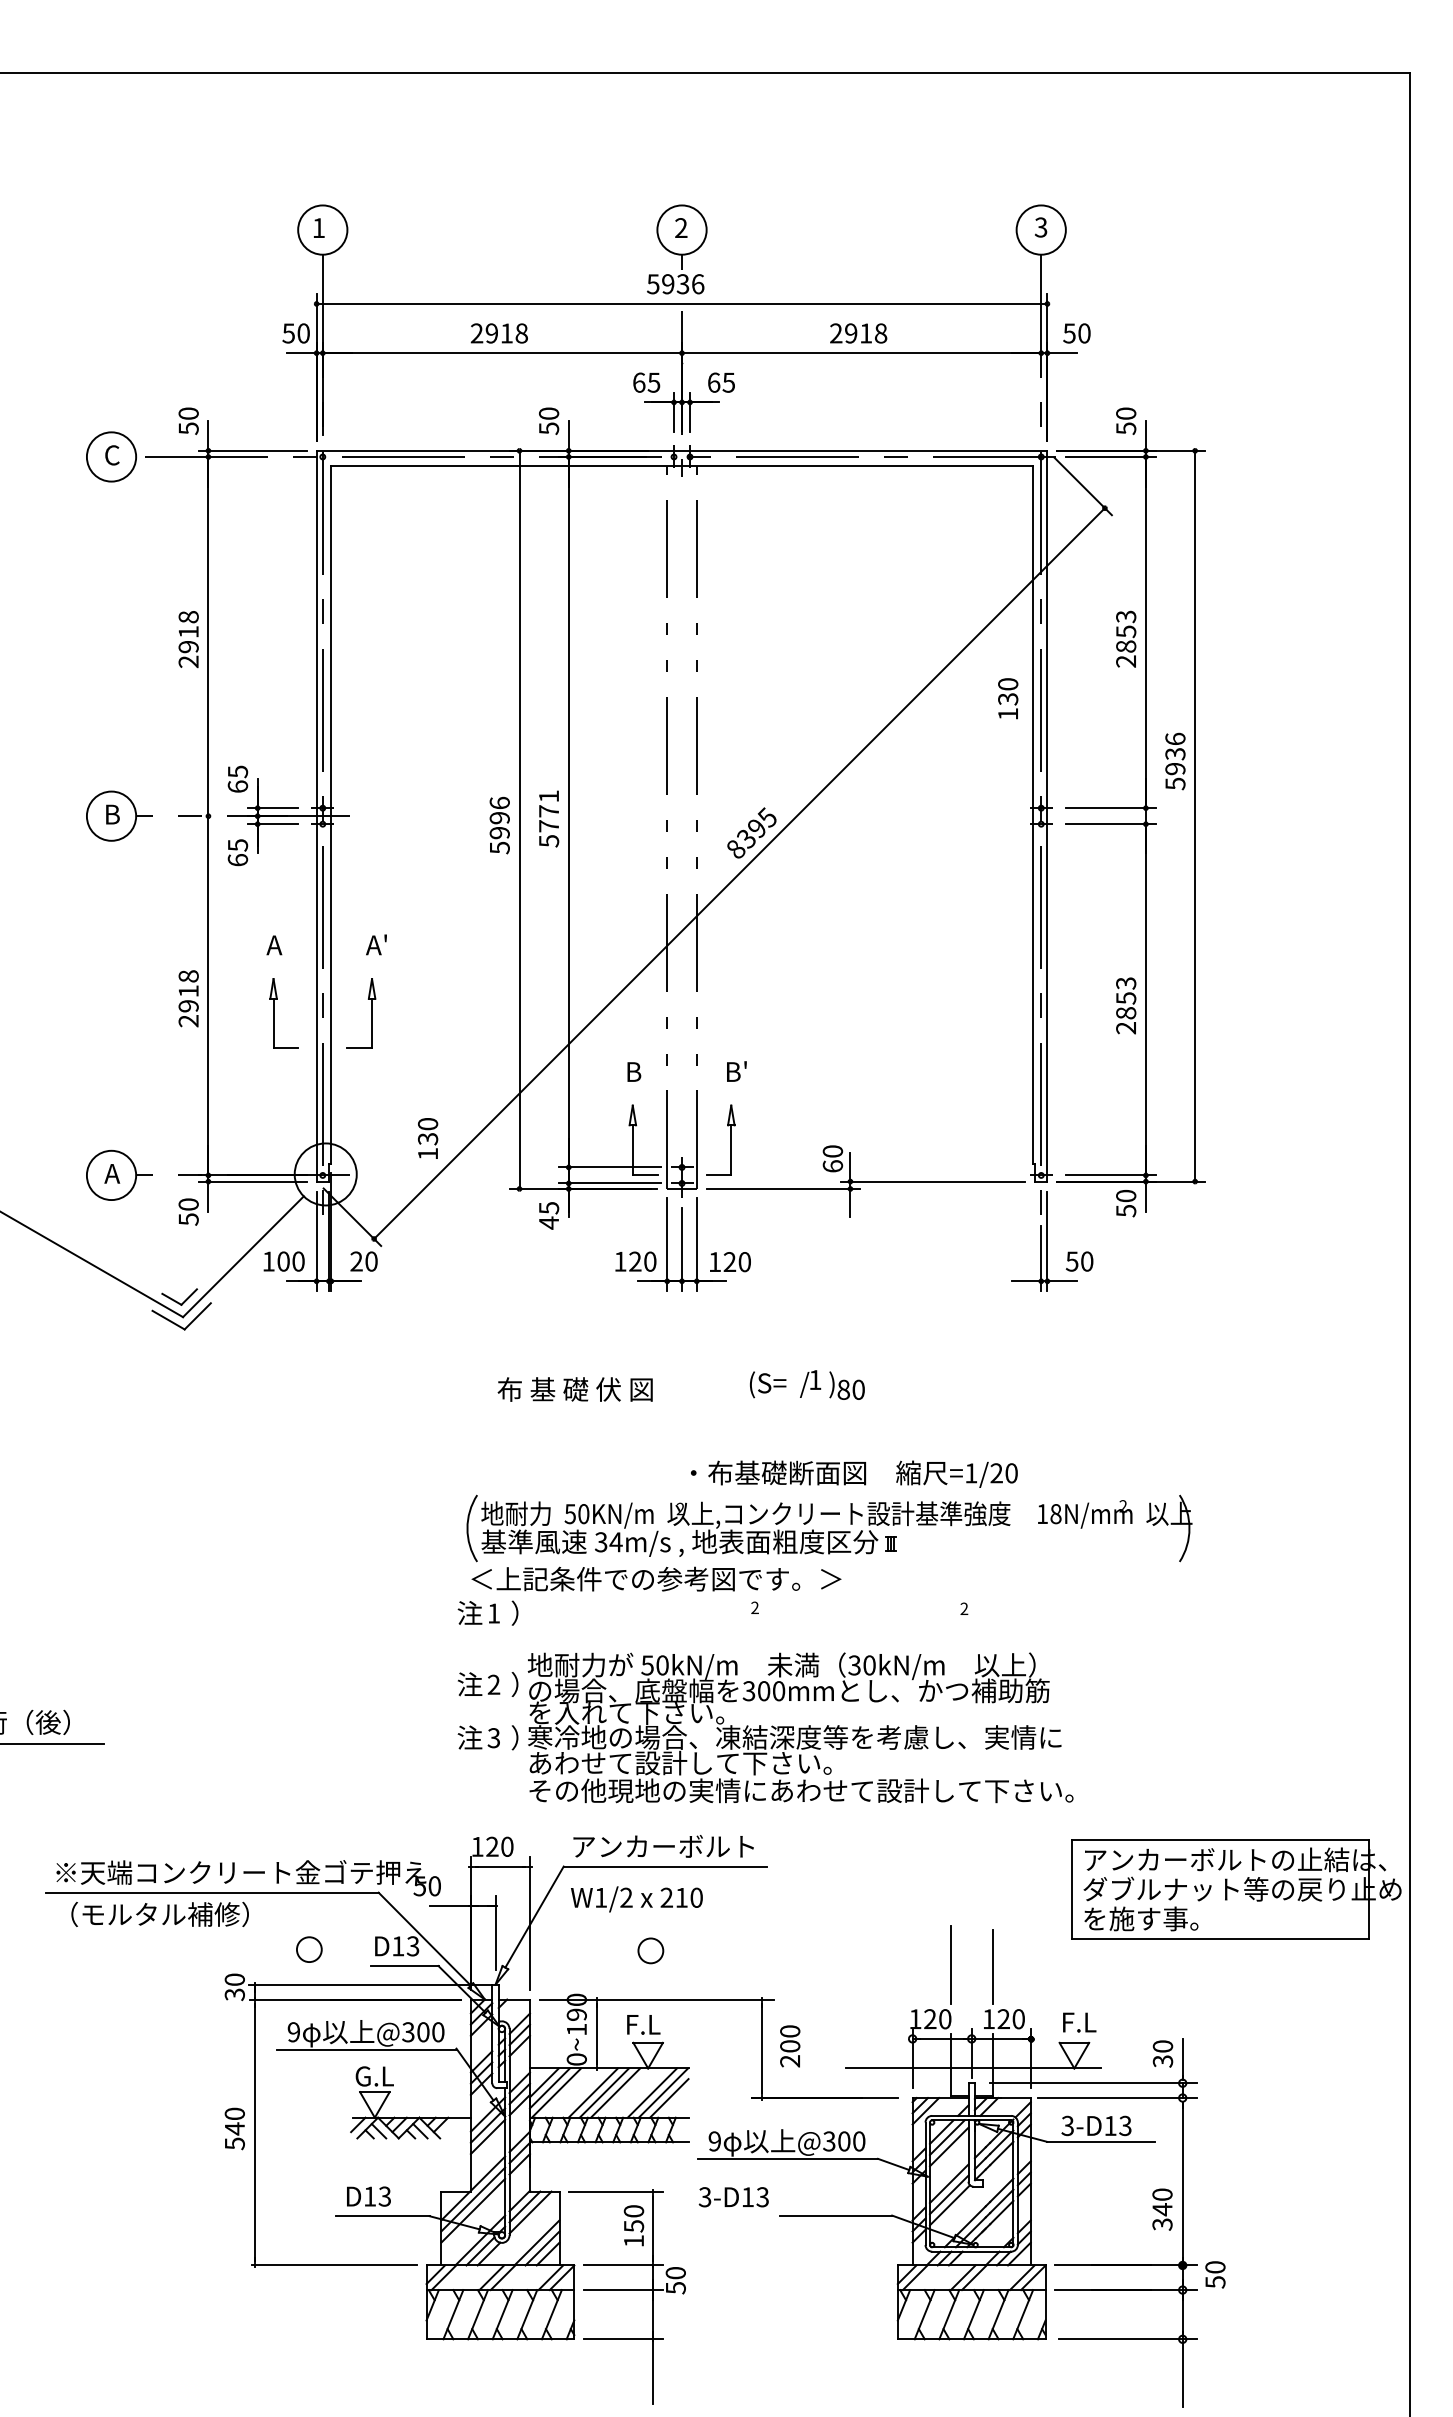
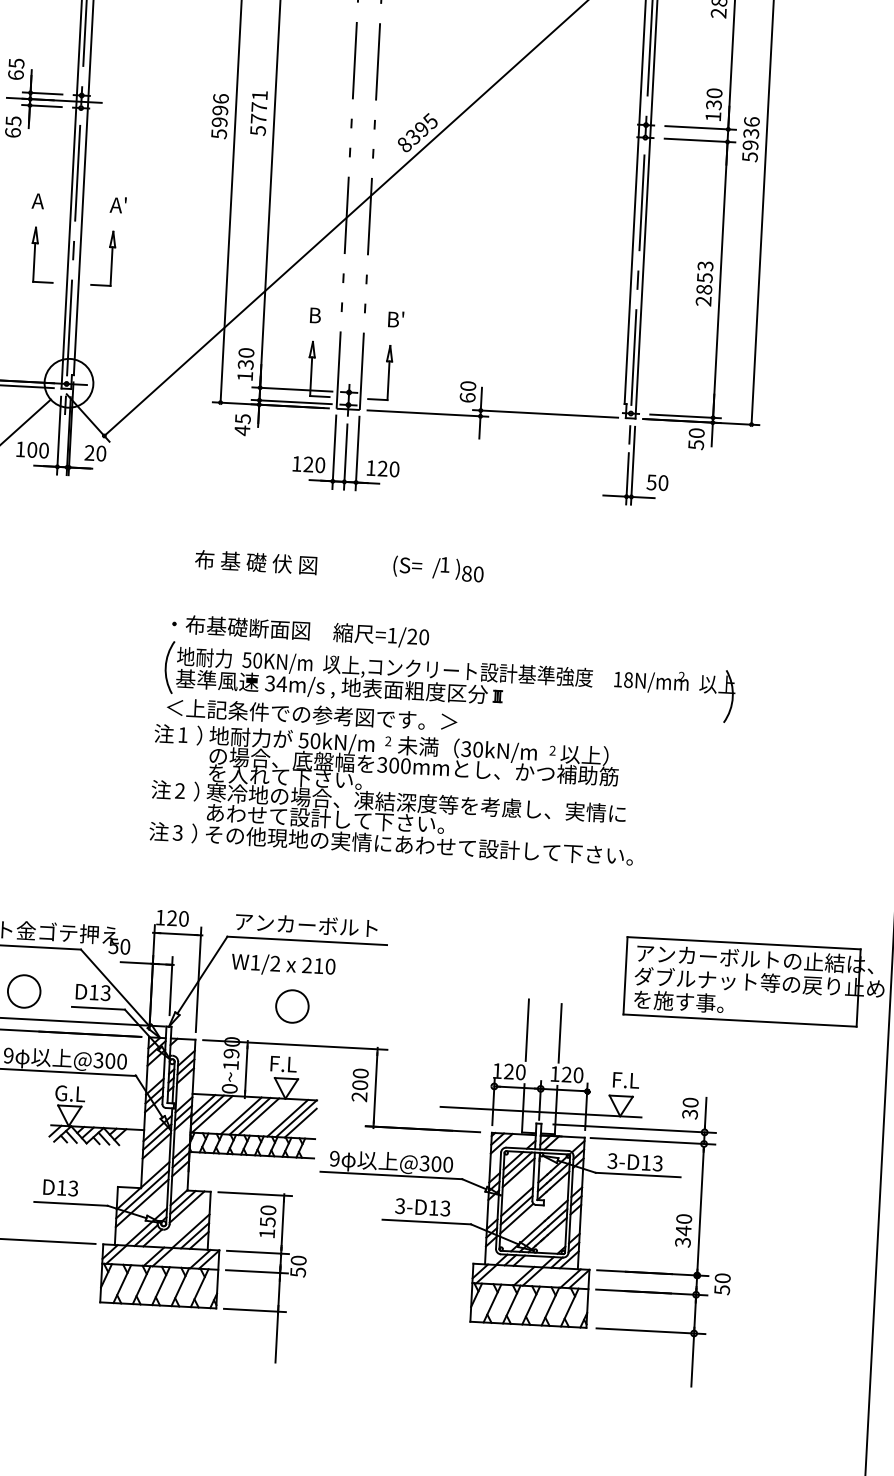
text: (1008, 698) -> (714, 104), moved
text: (1175, 761) -> (751, 139), moved
text: (428, 1138) -> (246, 364), moved
text: (854, 1473) -> (300, 630), moved
text: (800, 1727) -> (421, 795), moved
circle: (309, 1949) -> (24, 991), size x1.67
circle: (650, 1950) -> (292, 1006), size x1.67
text: (790, 2046) -> (360, 1085), moved
text: (733, 2197) -> (422, 1207), moved

